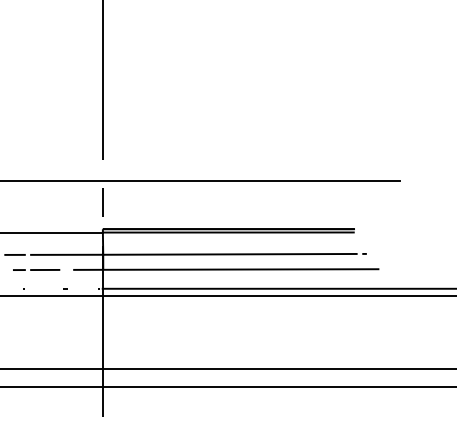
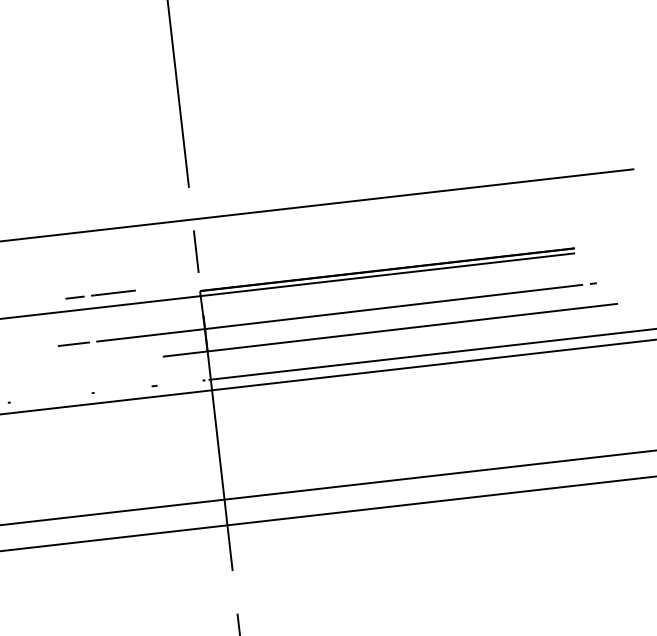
line: (36, 269) -> (100, 293), moved

